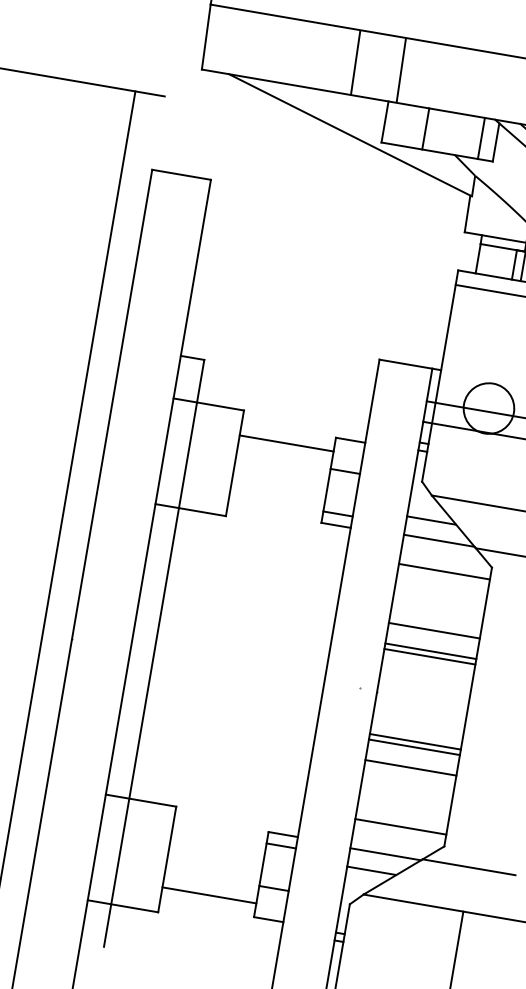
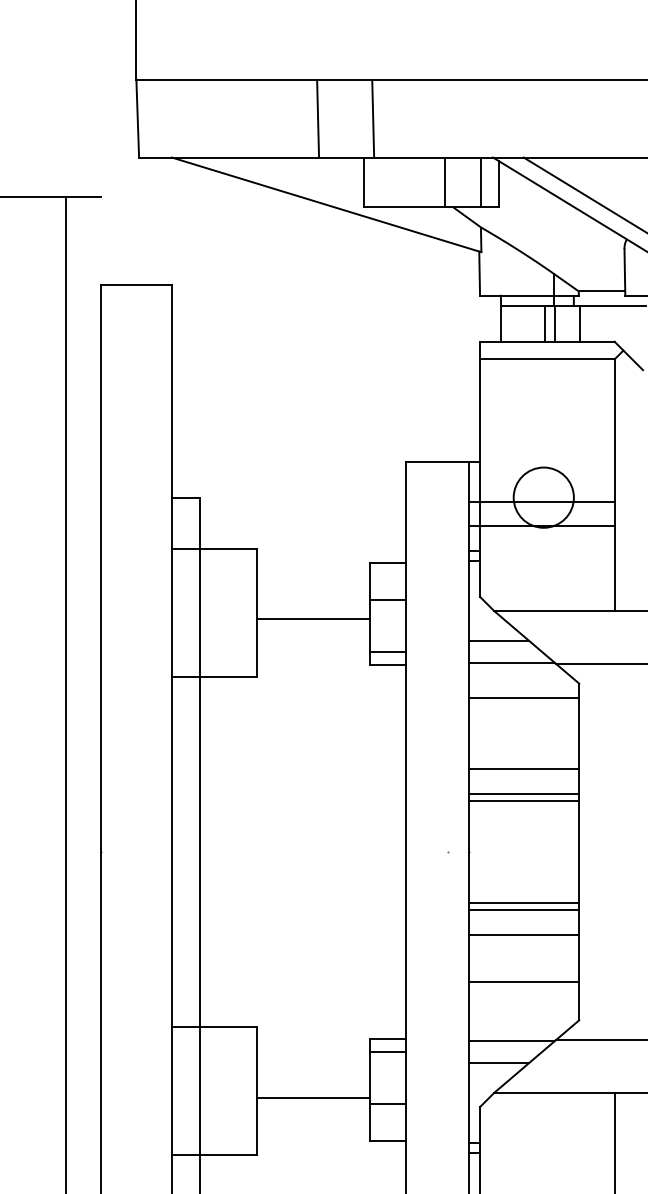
line: (425, 129) -> (444, 182), moved
line: (286, 443) -> (313, 619), moved
line: (401, 826) -> (524, 981), moved
line: (209, 895) -> (313, 1097), moved

